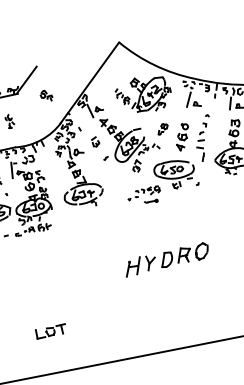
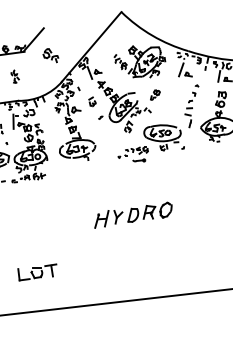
part: (46, 95) -> (50, 55), size x1.4
part: (182, 136) -> (172, 103), removed
part: (167, 258) -> (133, 214), moved
part: (49, 331) -> (36, 272), size x1.4

